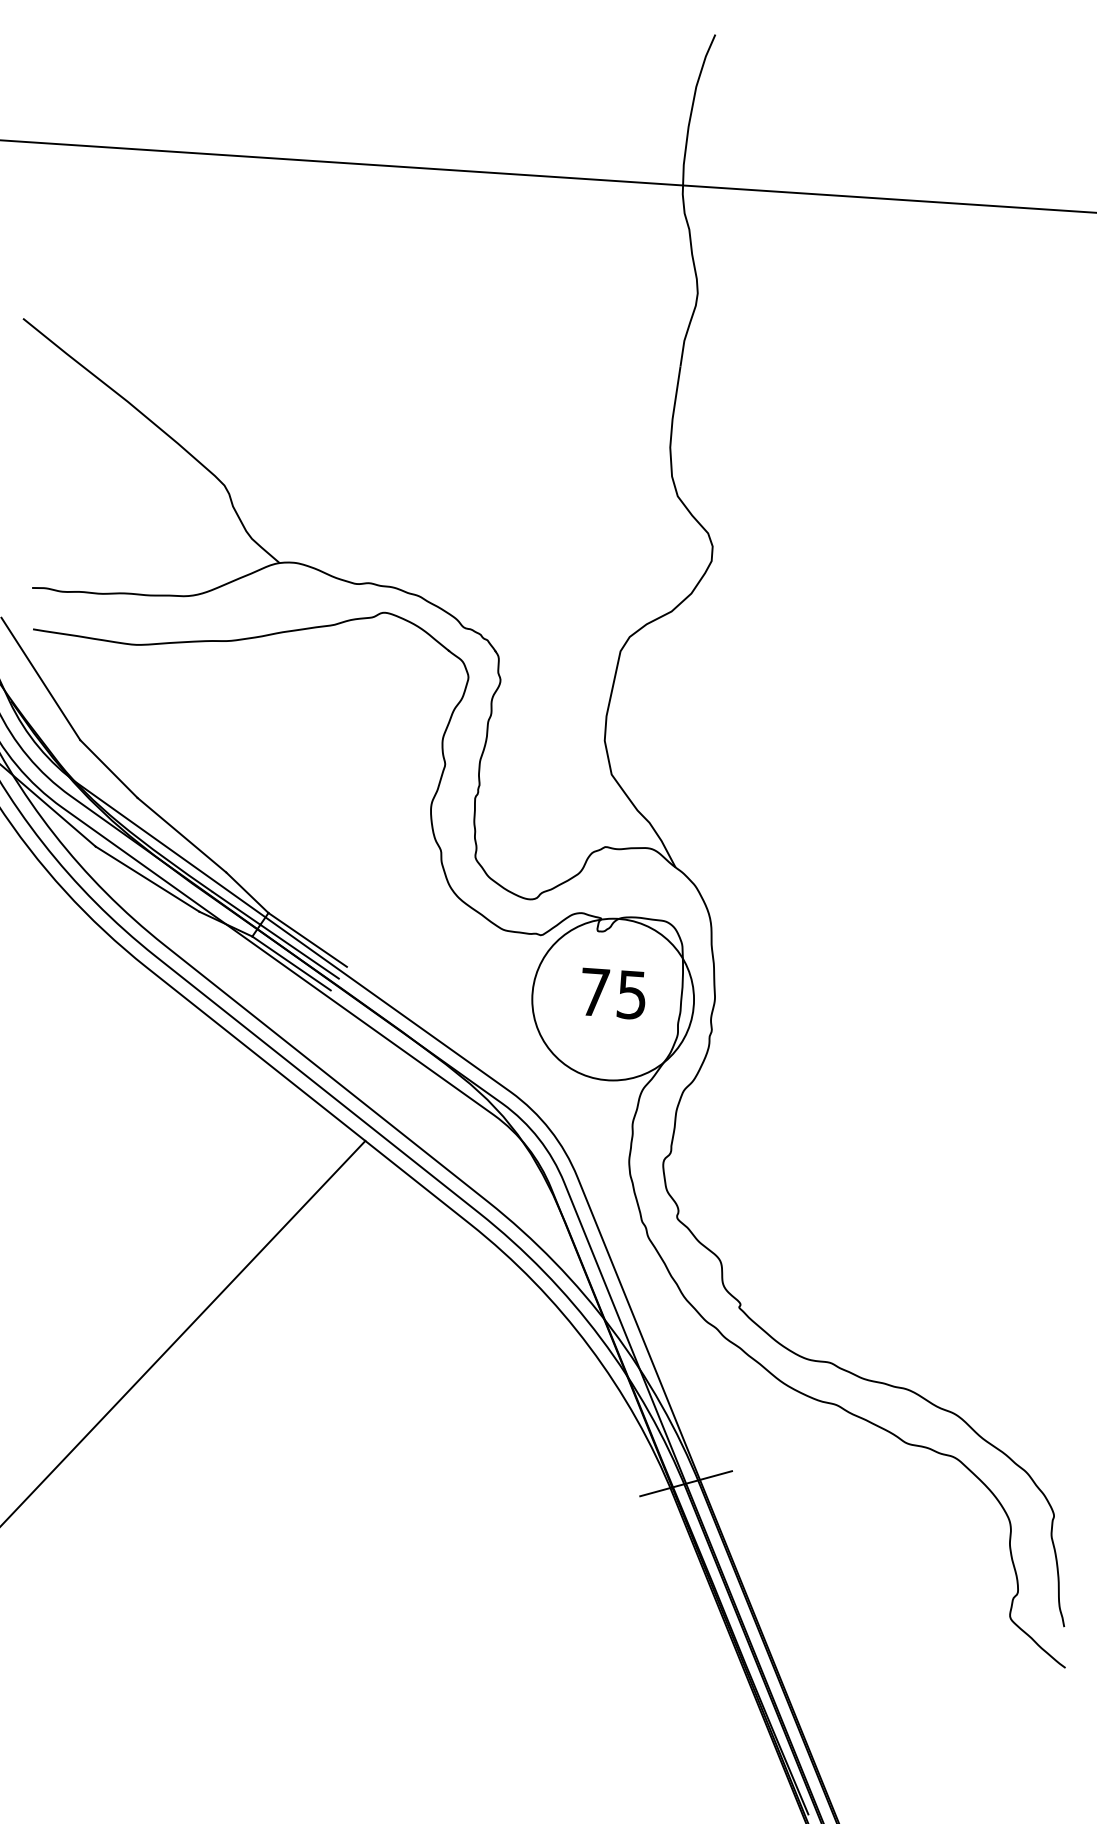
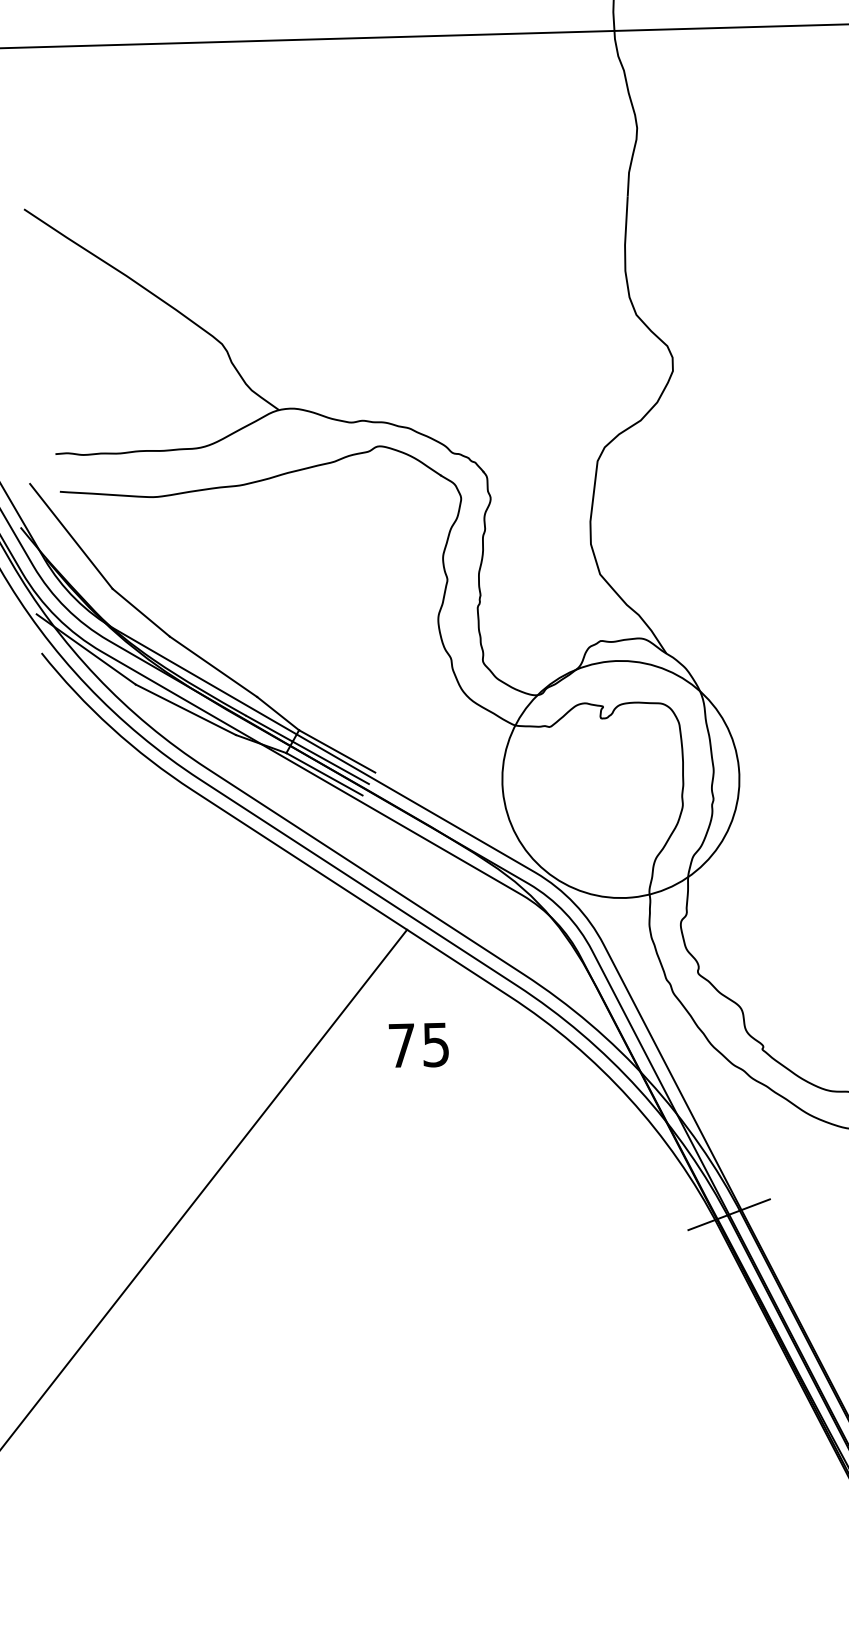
text: (613, 993) -> (419, 1045), moved
circle: (613, 999) -> (621, 779), size x1.6

